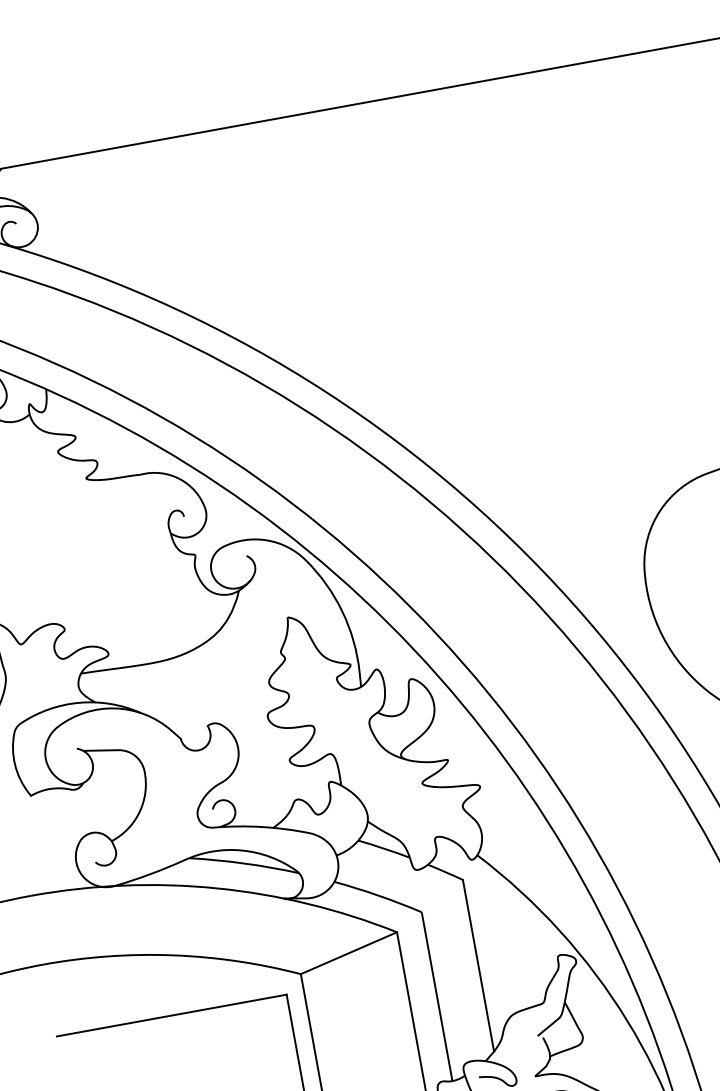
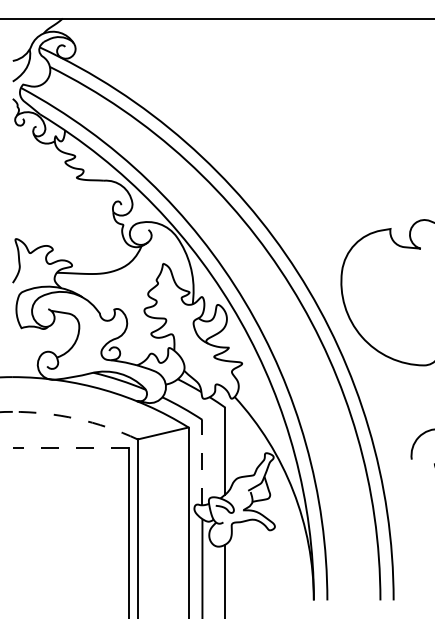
arc: (172, 954) -> (76, 418), solid -> dashed
line: (437, 996) -> (202, 462), solid -> dashed
line: (171, 1016) -> (70, 448), solid -> dashed

